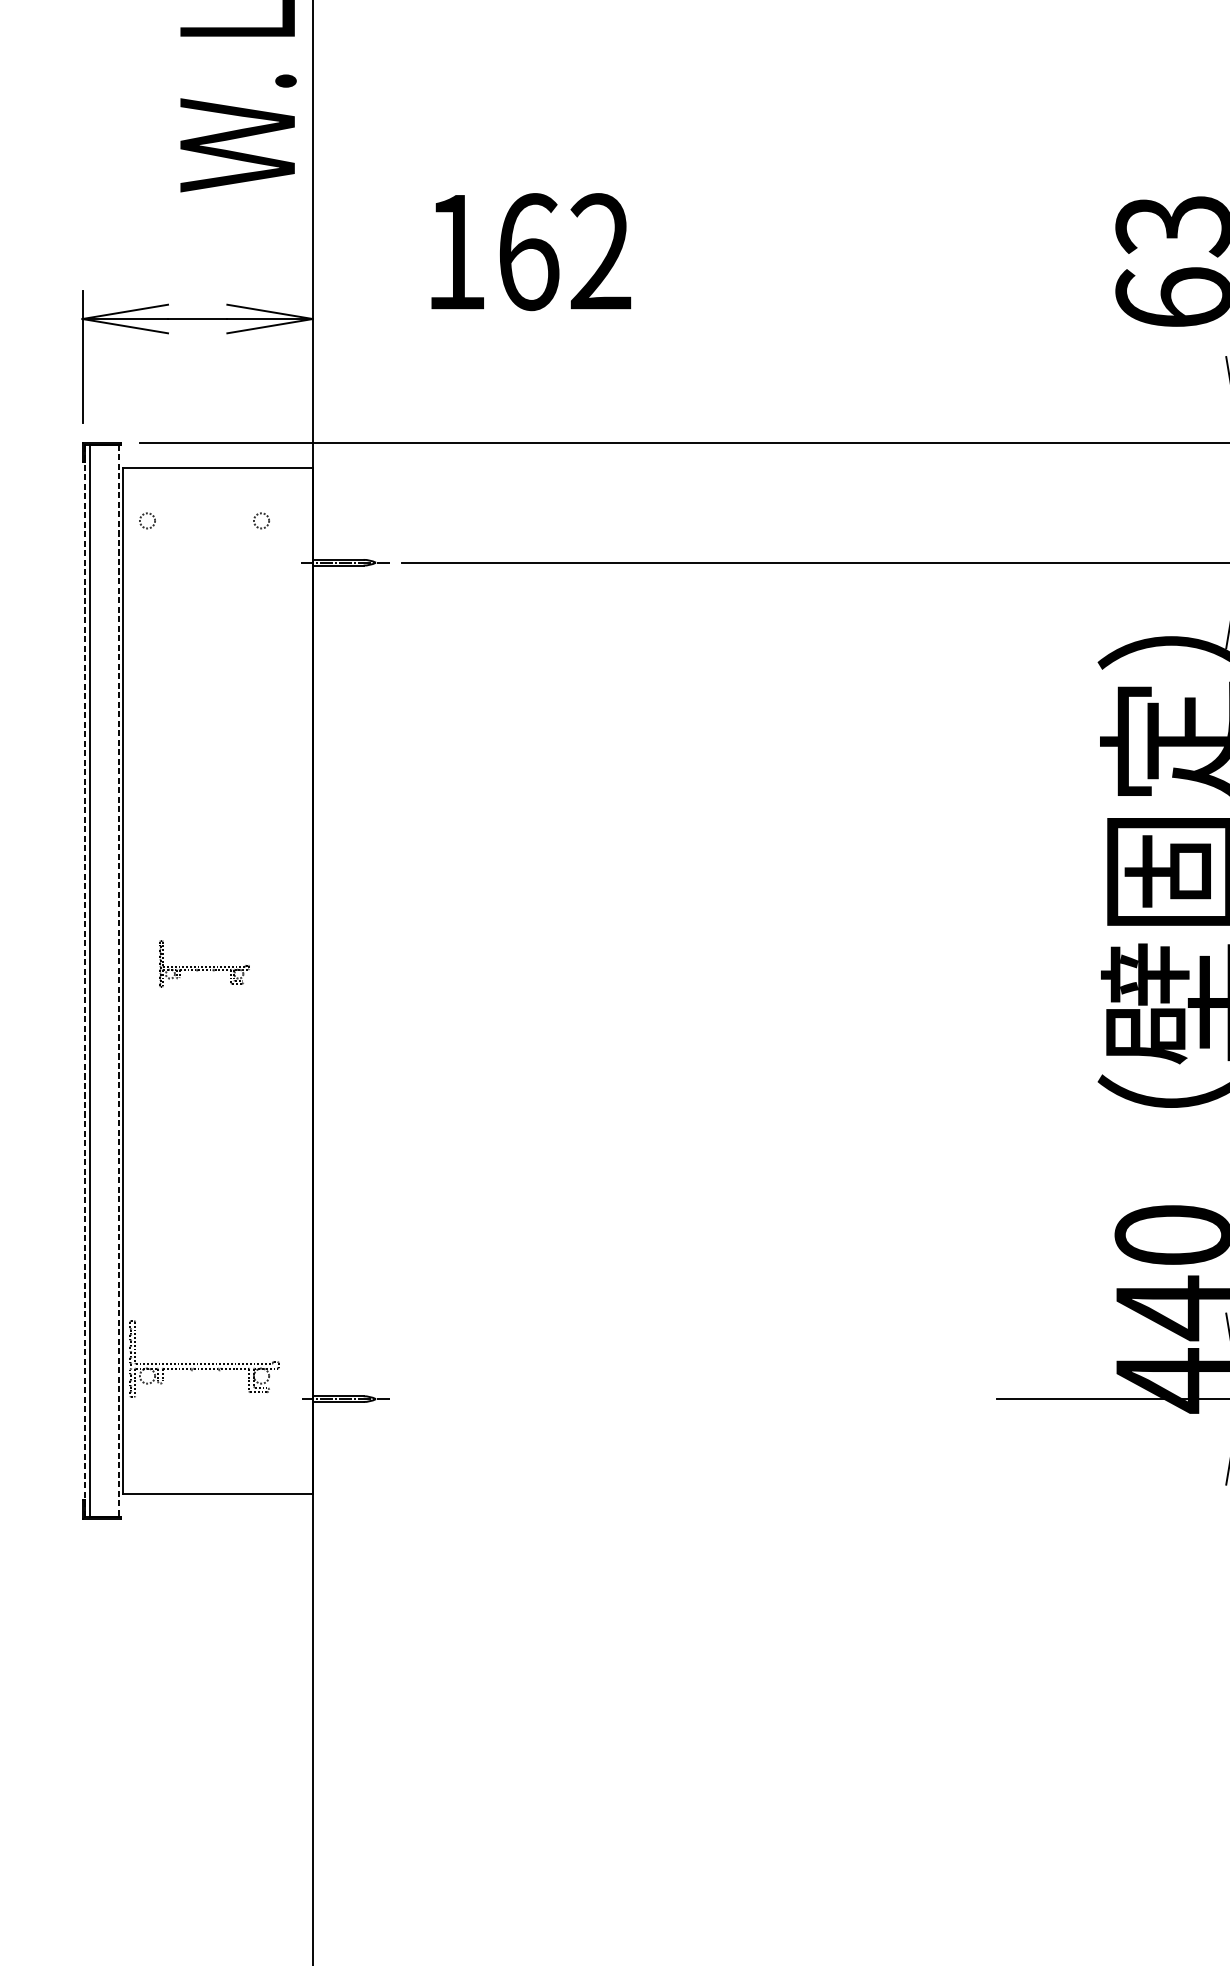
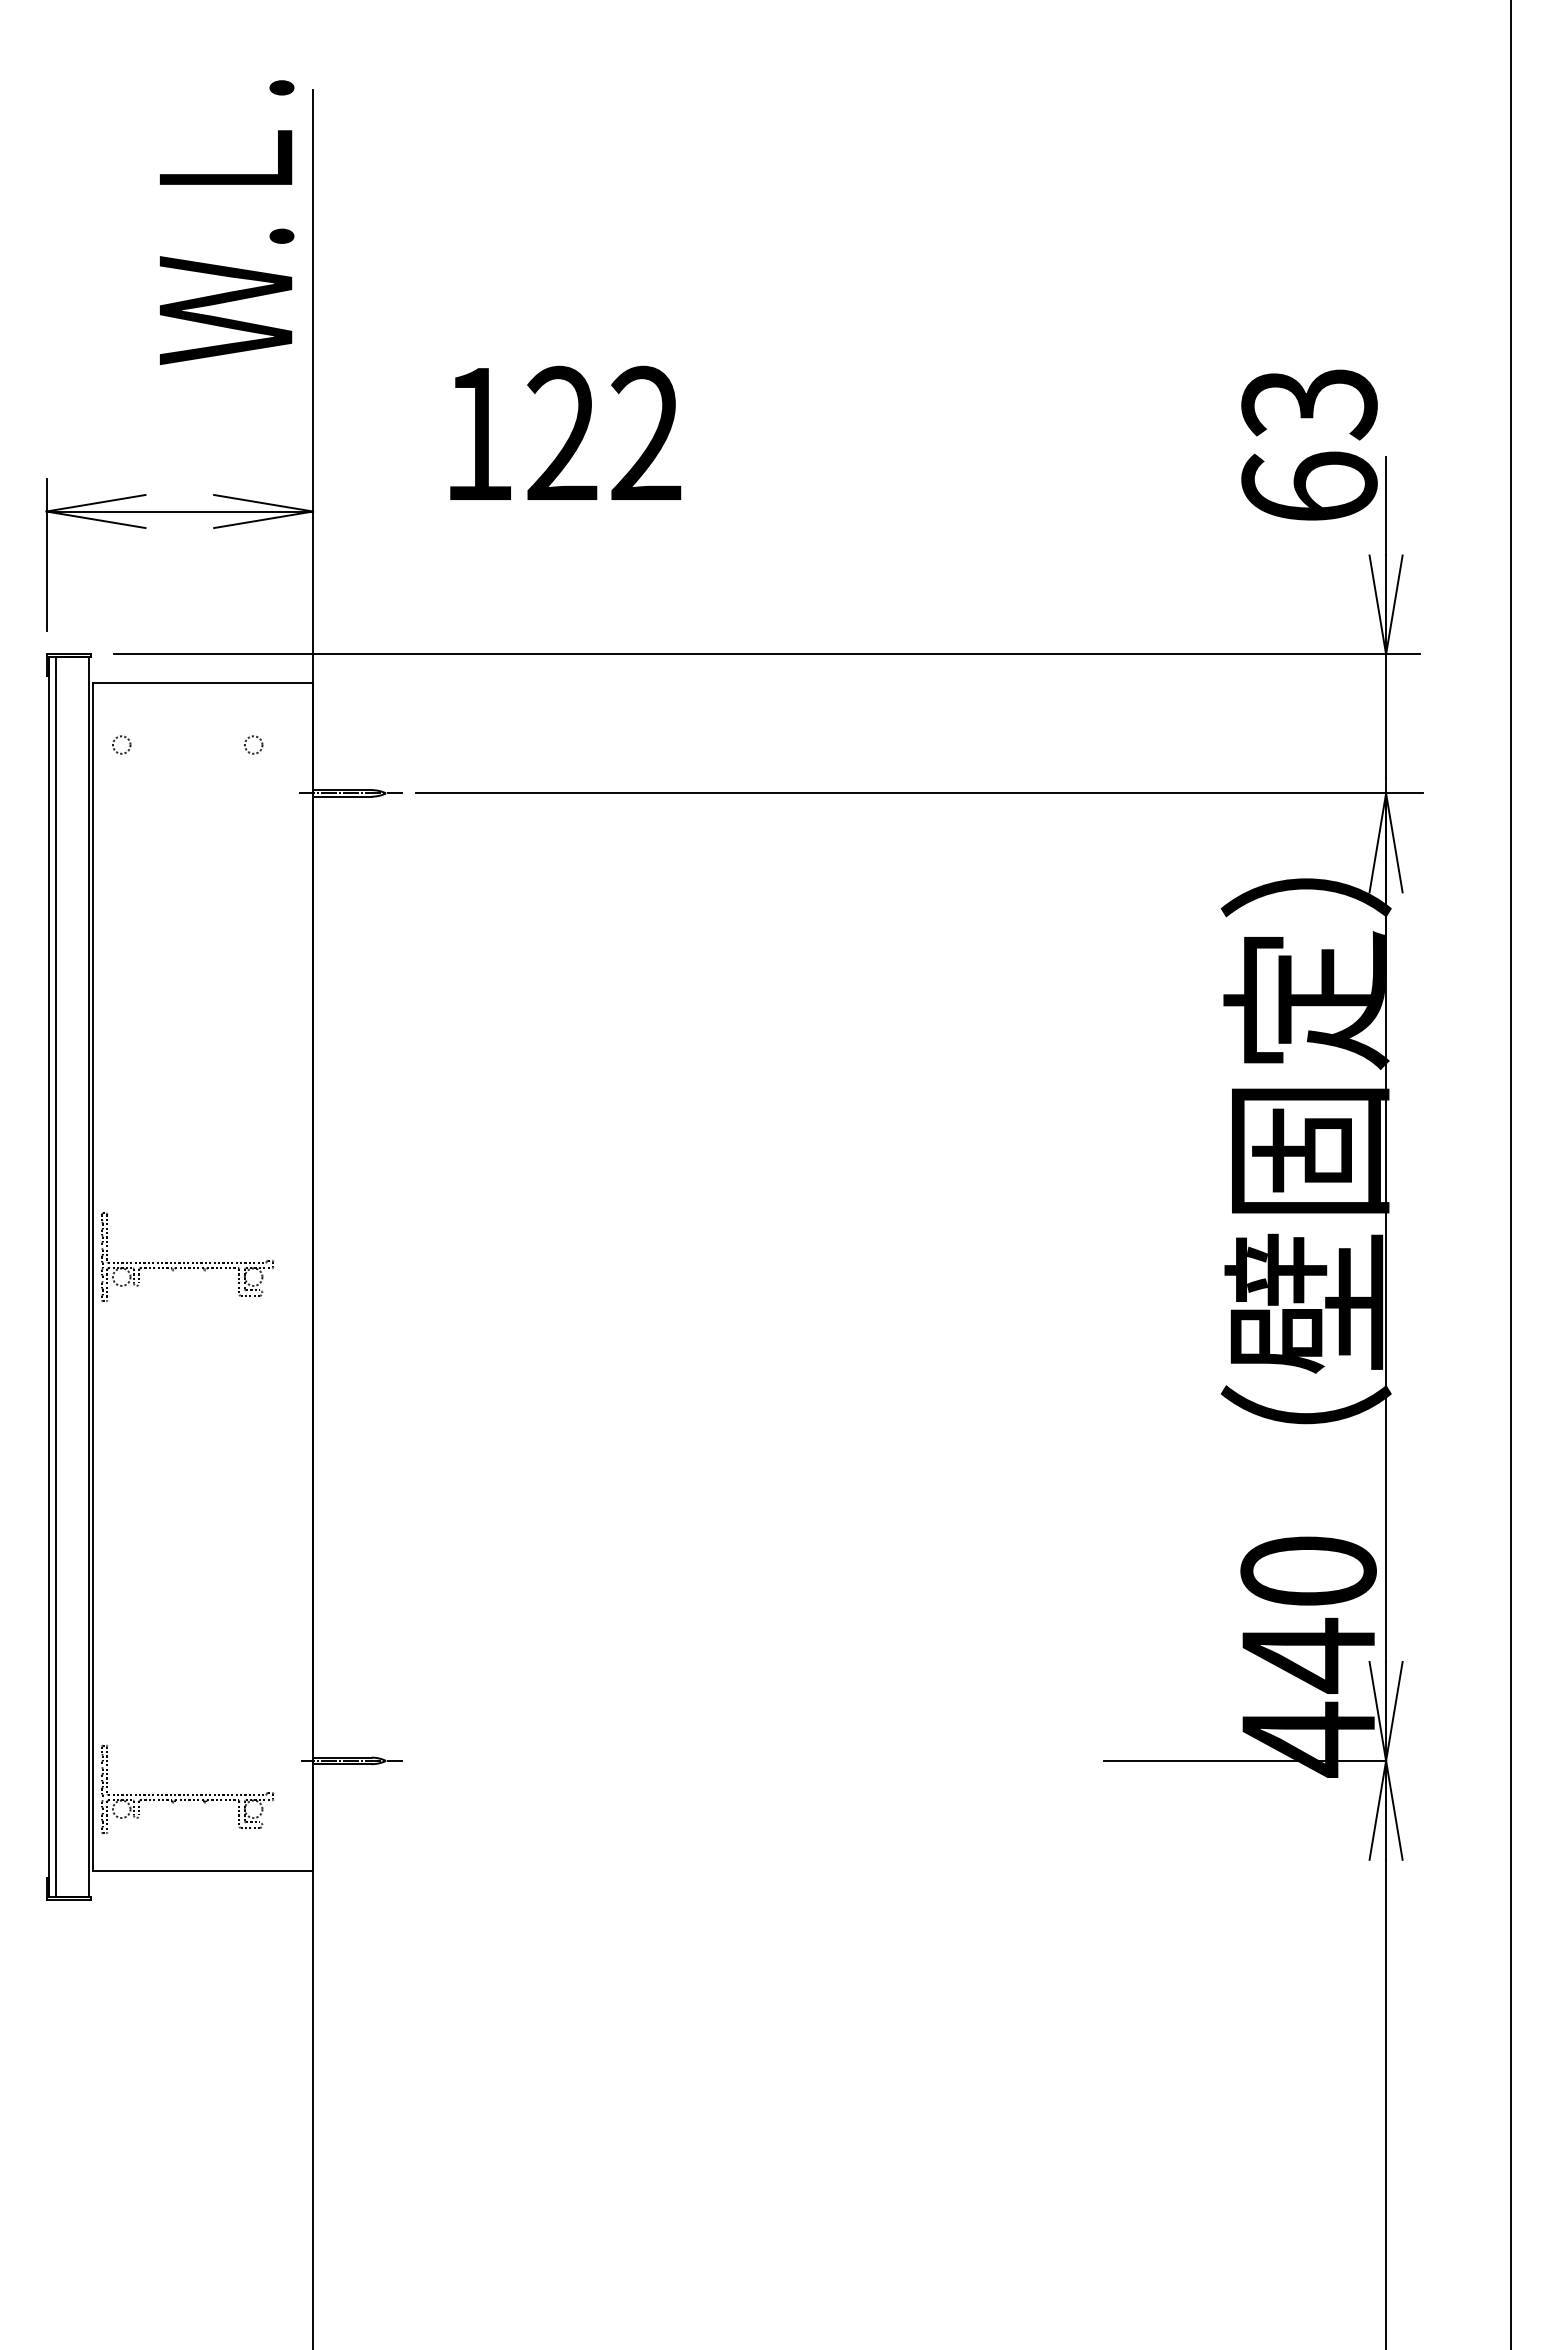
text: (528, 251) -> (562, 433), 162 -> 122
part: (204, 963) -> (187, 1257), size x1.67
line: (85, 981) -> (49, 1277), dashed -> solid
line: (118, 981) -> (88, 1277), dashed -> solid
part: (204, 1359) -> (187, 1789), moved

